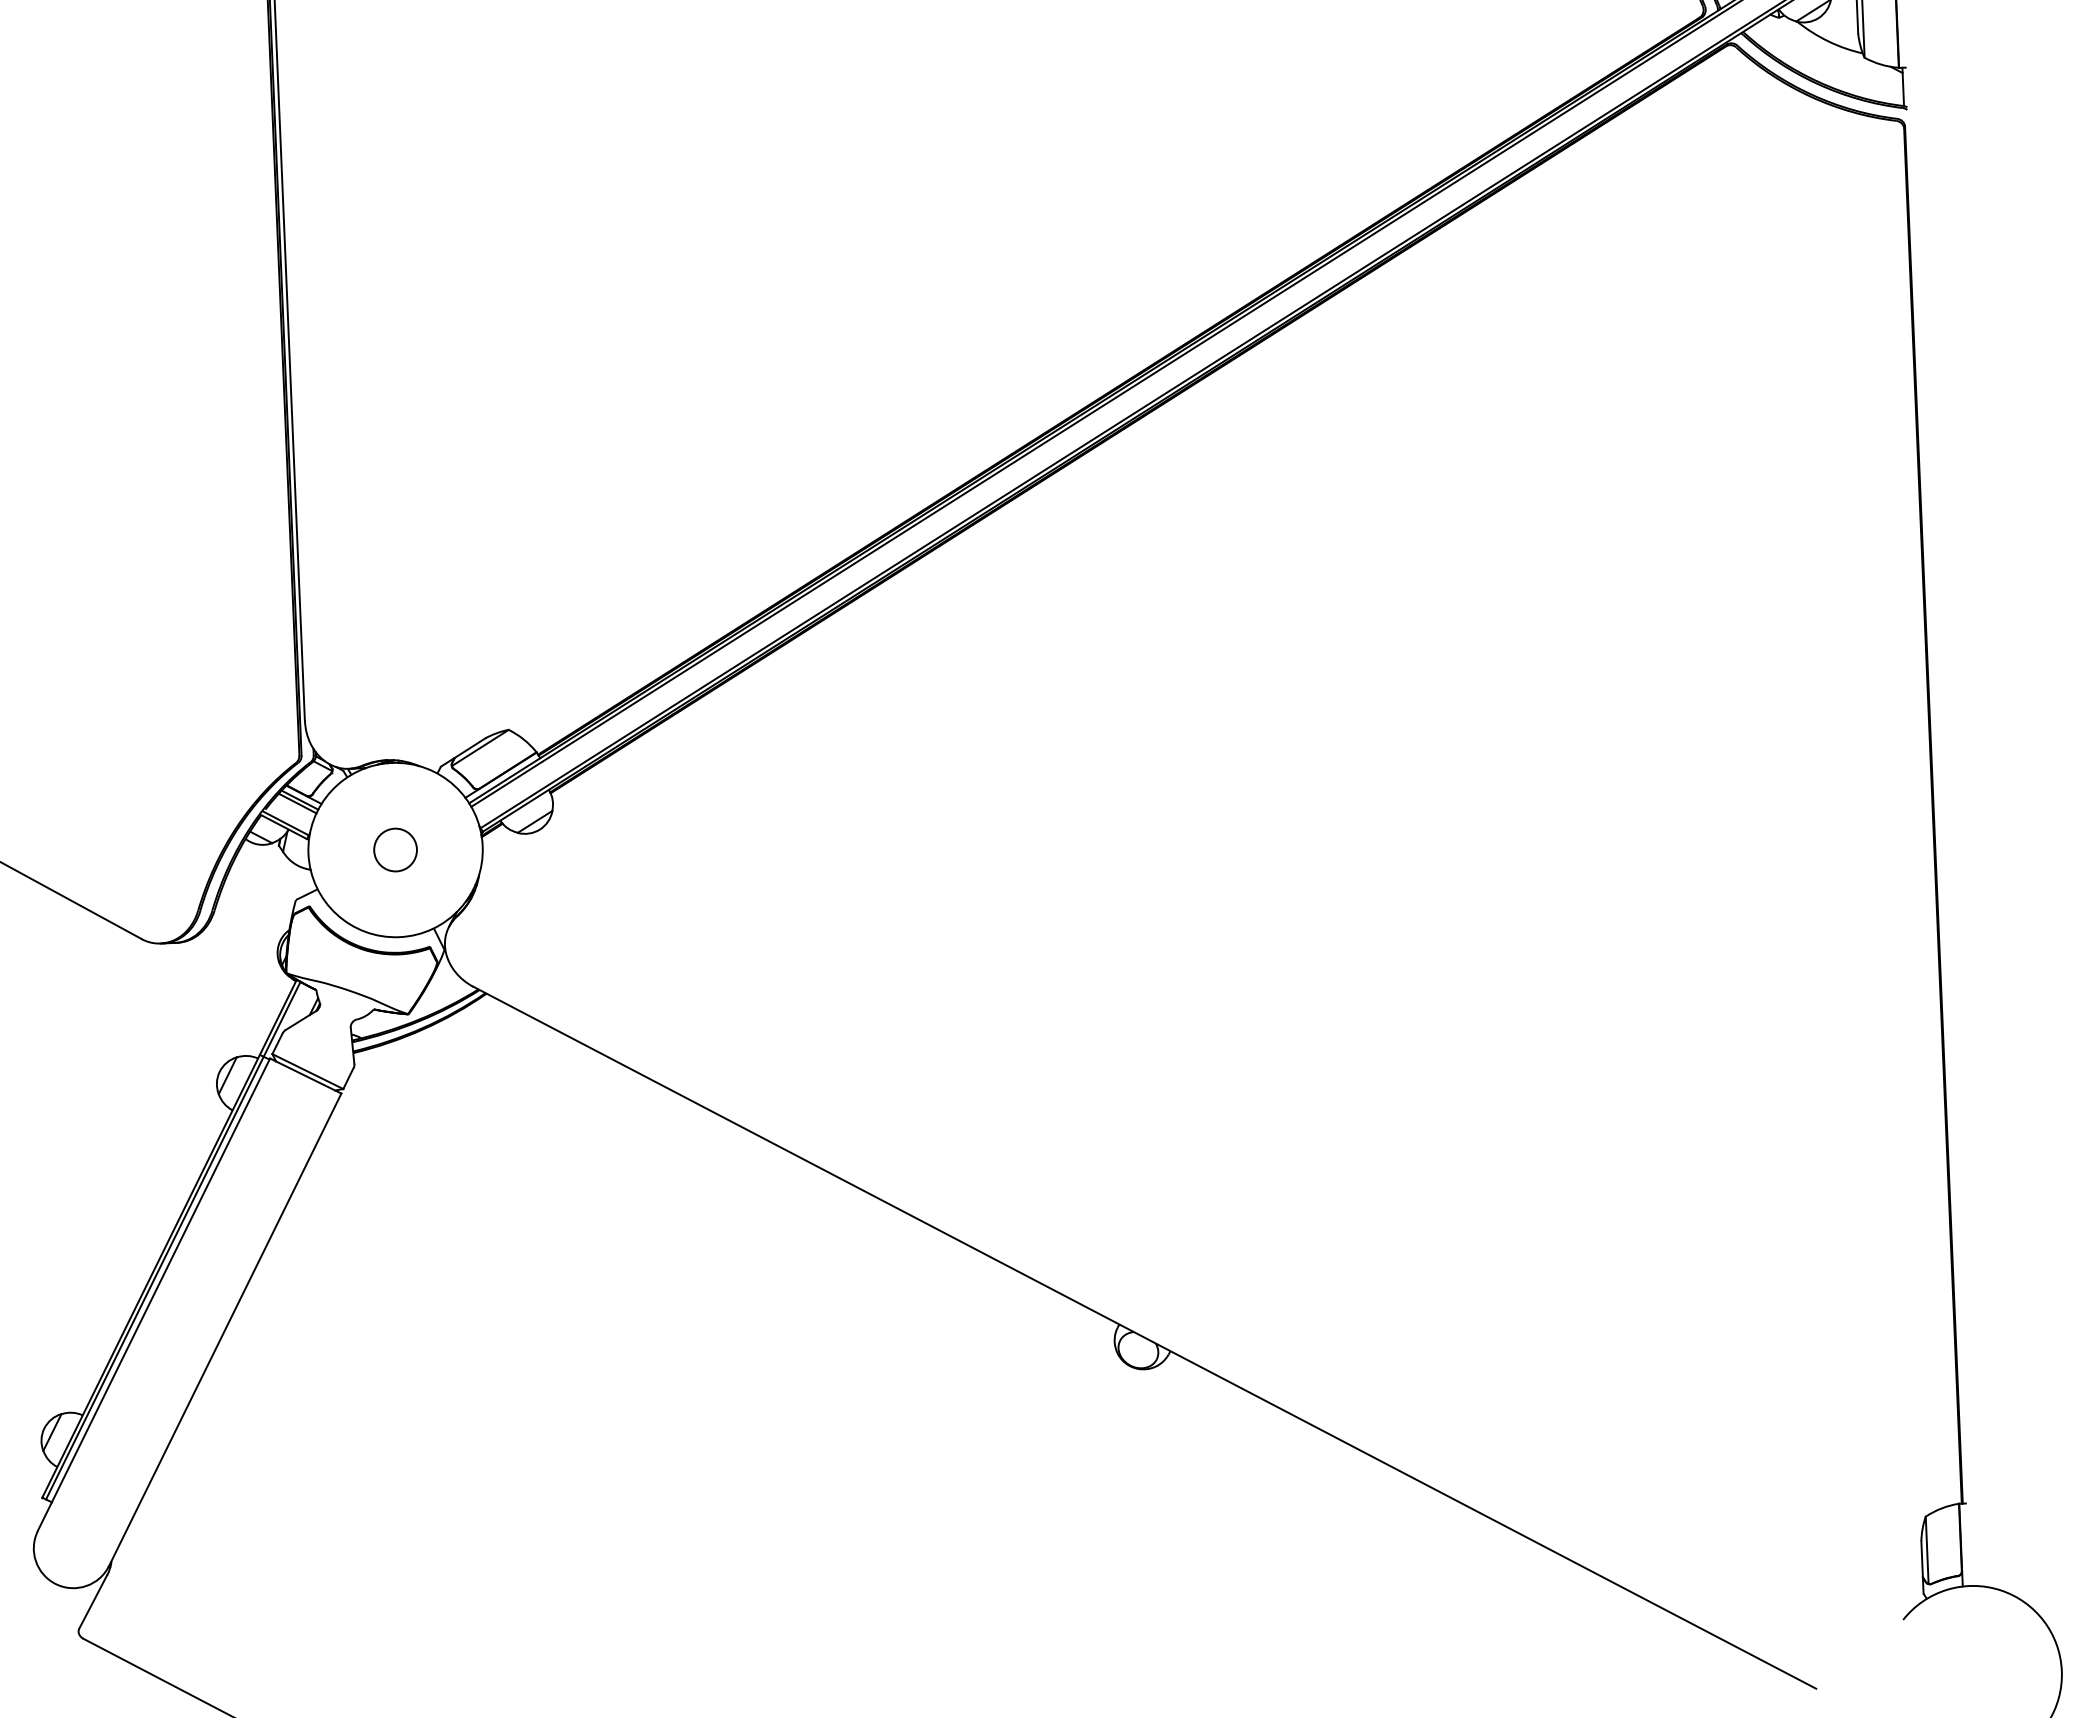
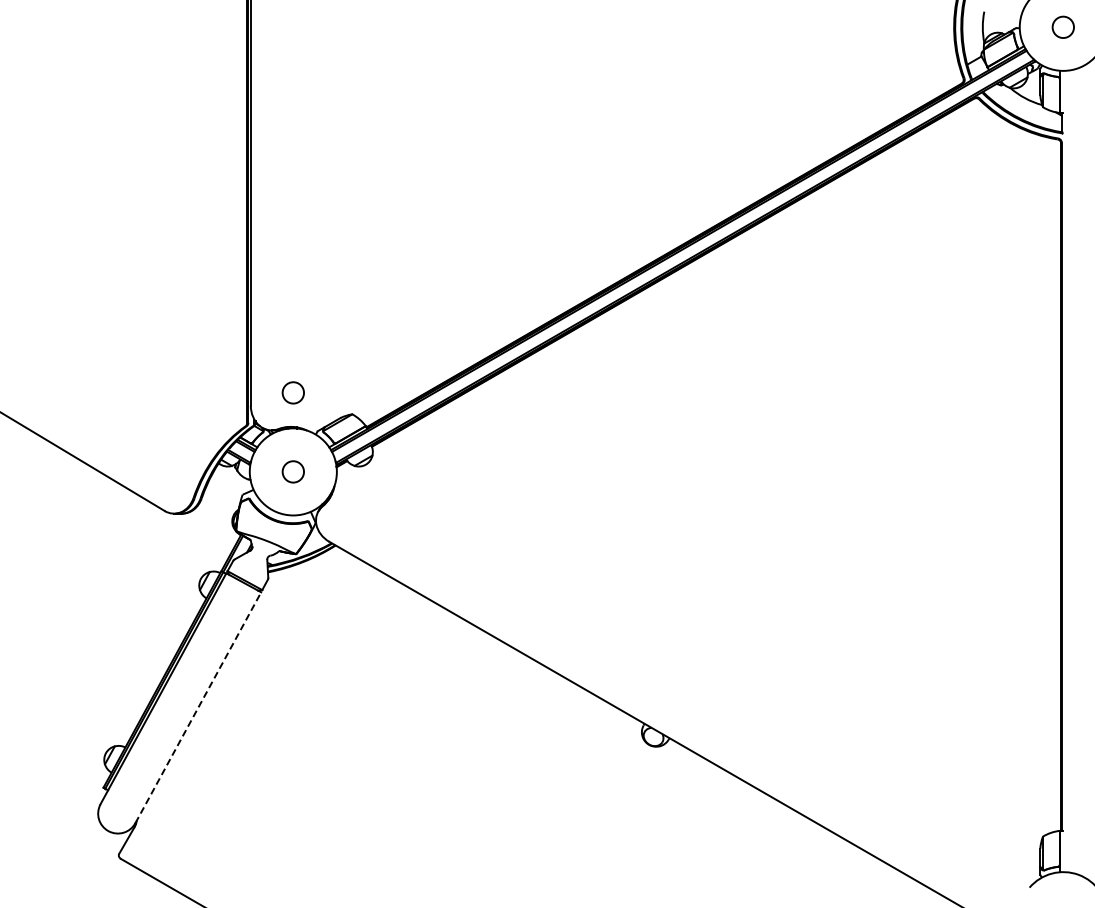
circle: (387, 691) -> (292, 392), added
line: (225, 1329) -> (198, 707), solid -> dashed

